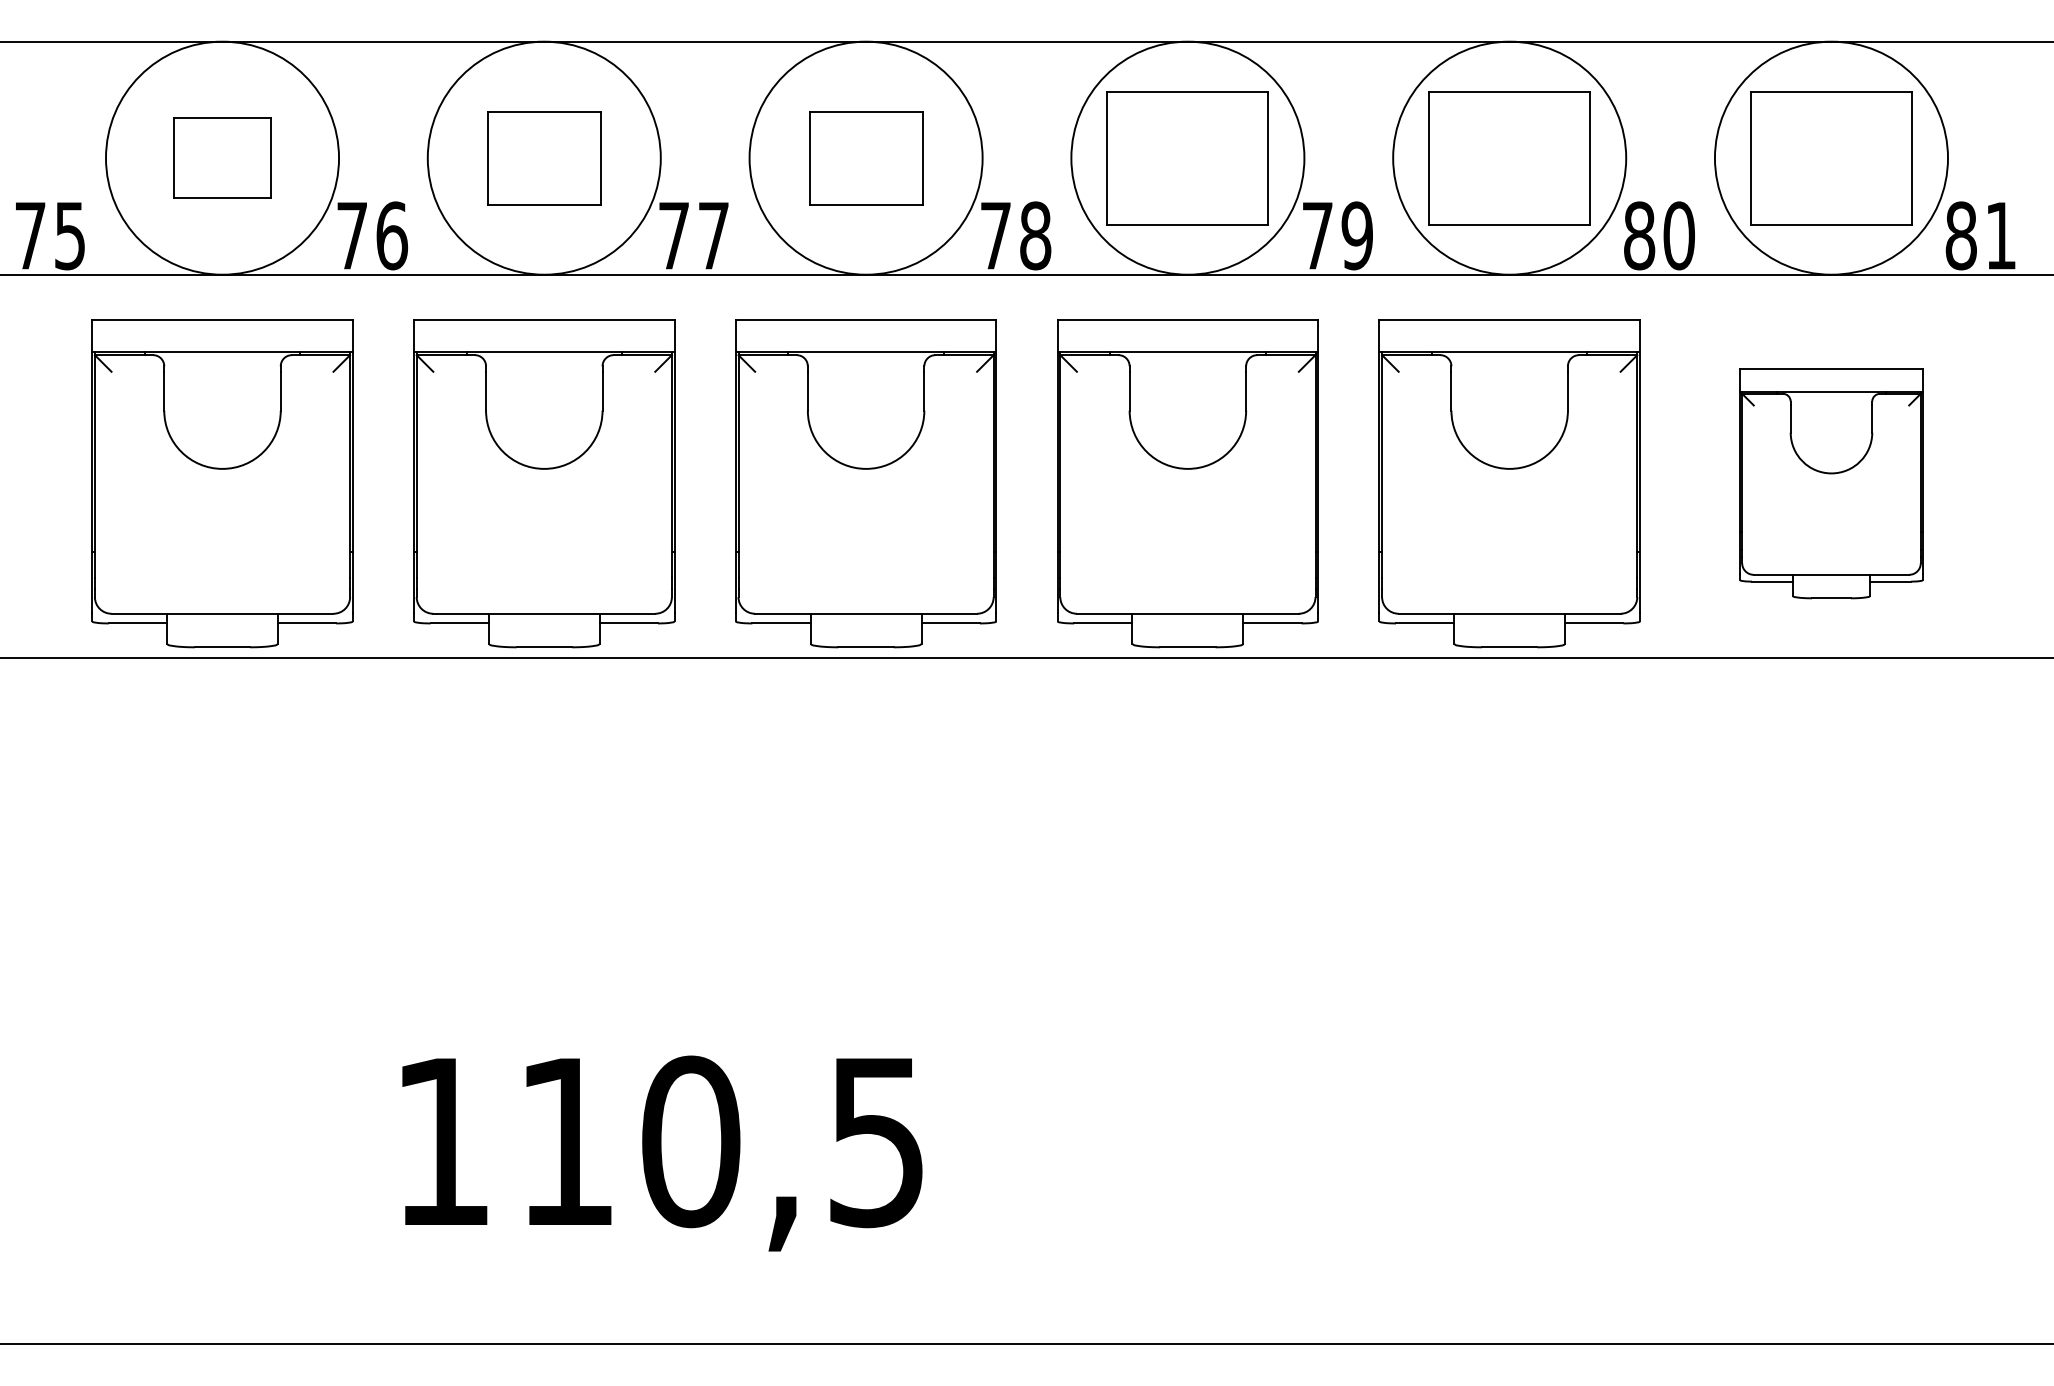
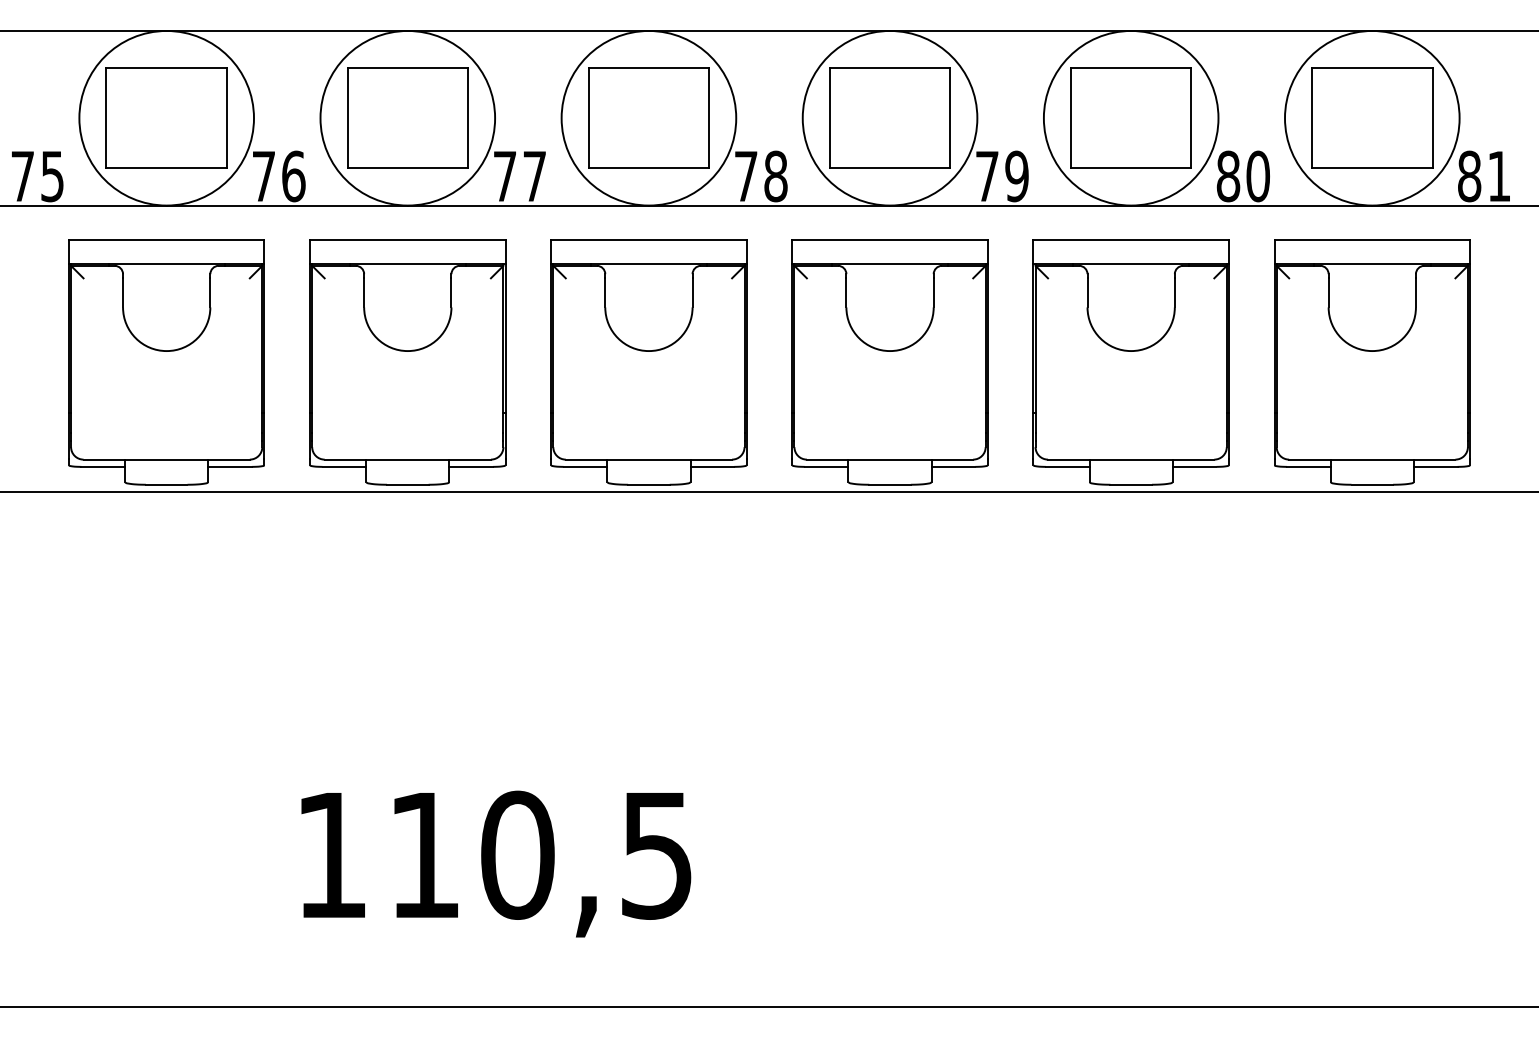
part: (222, 158) -> (166, 118), size x1.67
part: (544, 158) -> (407, 118), size x1.43
part: (866, 158) -> (649, 118), size x1.43
part: (1831, 483) -> (1372, 362), size x1.43

